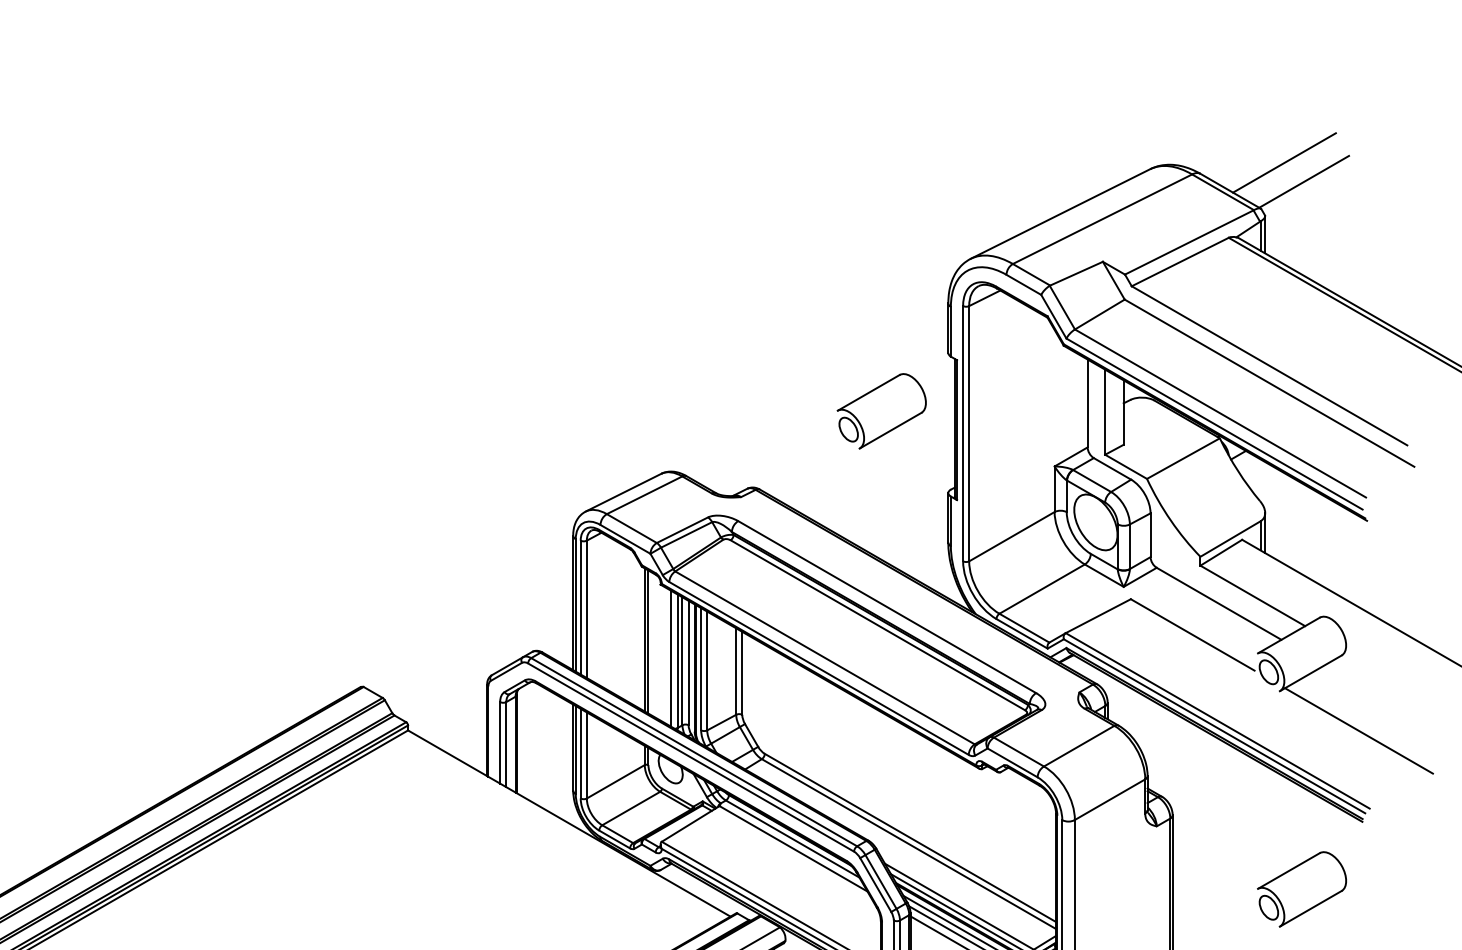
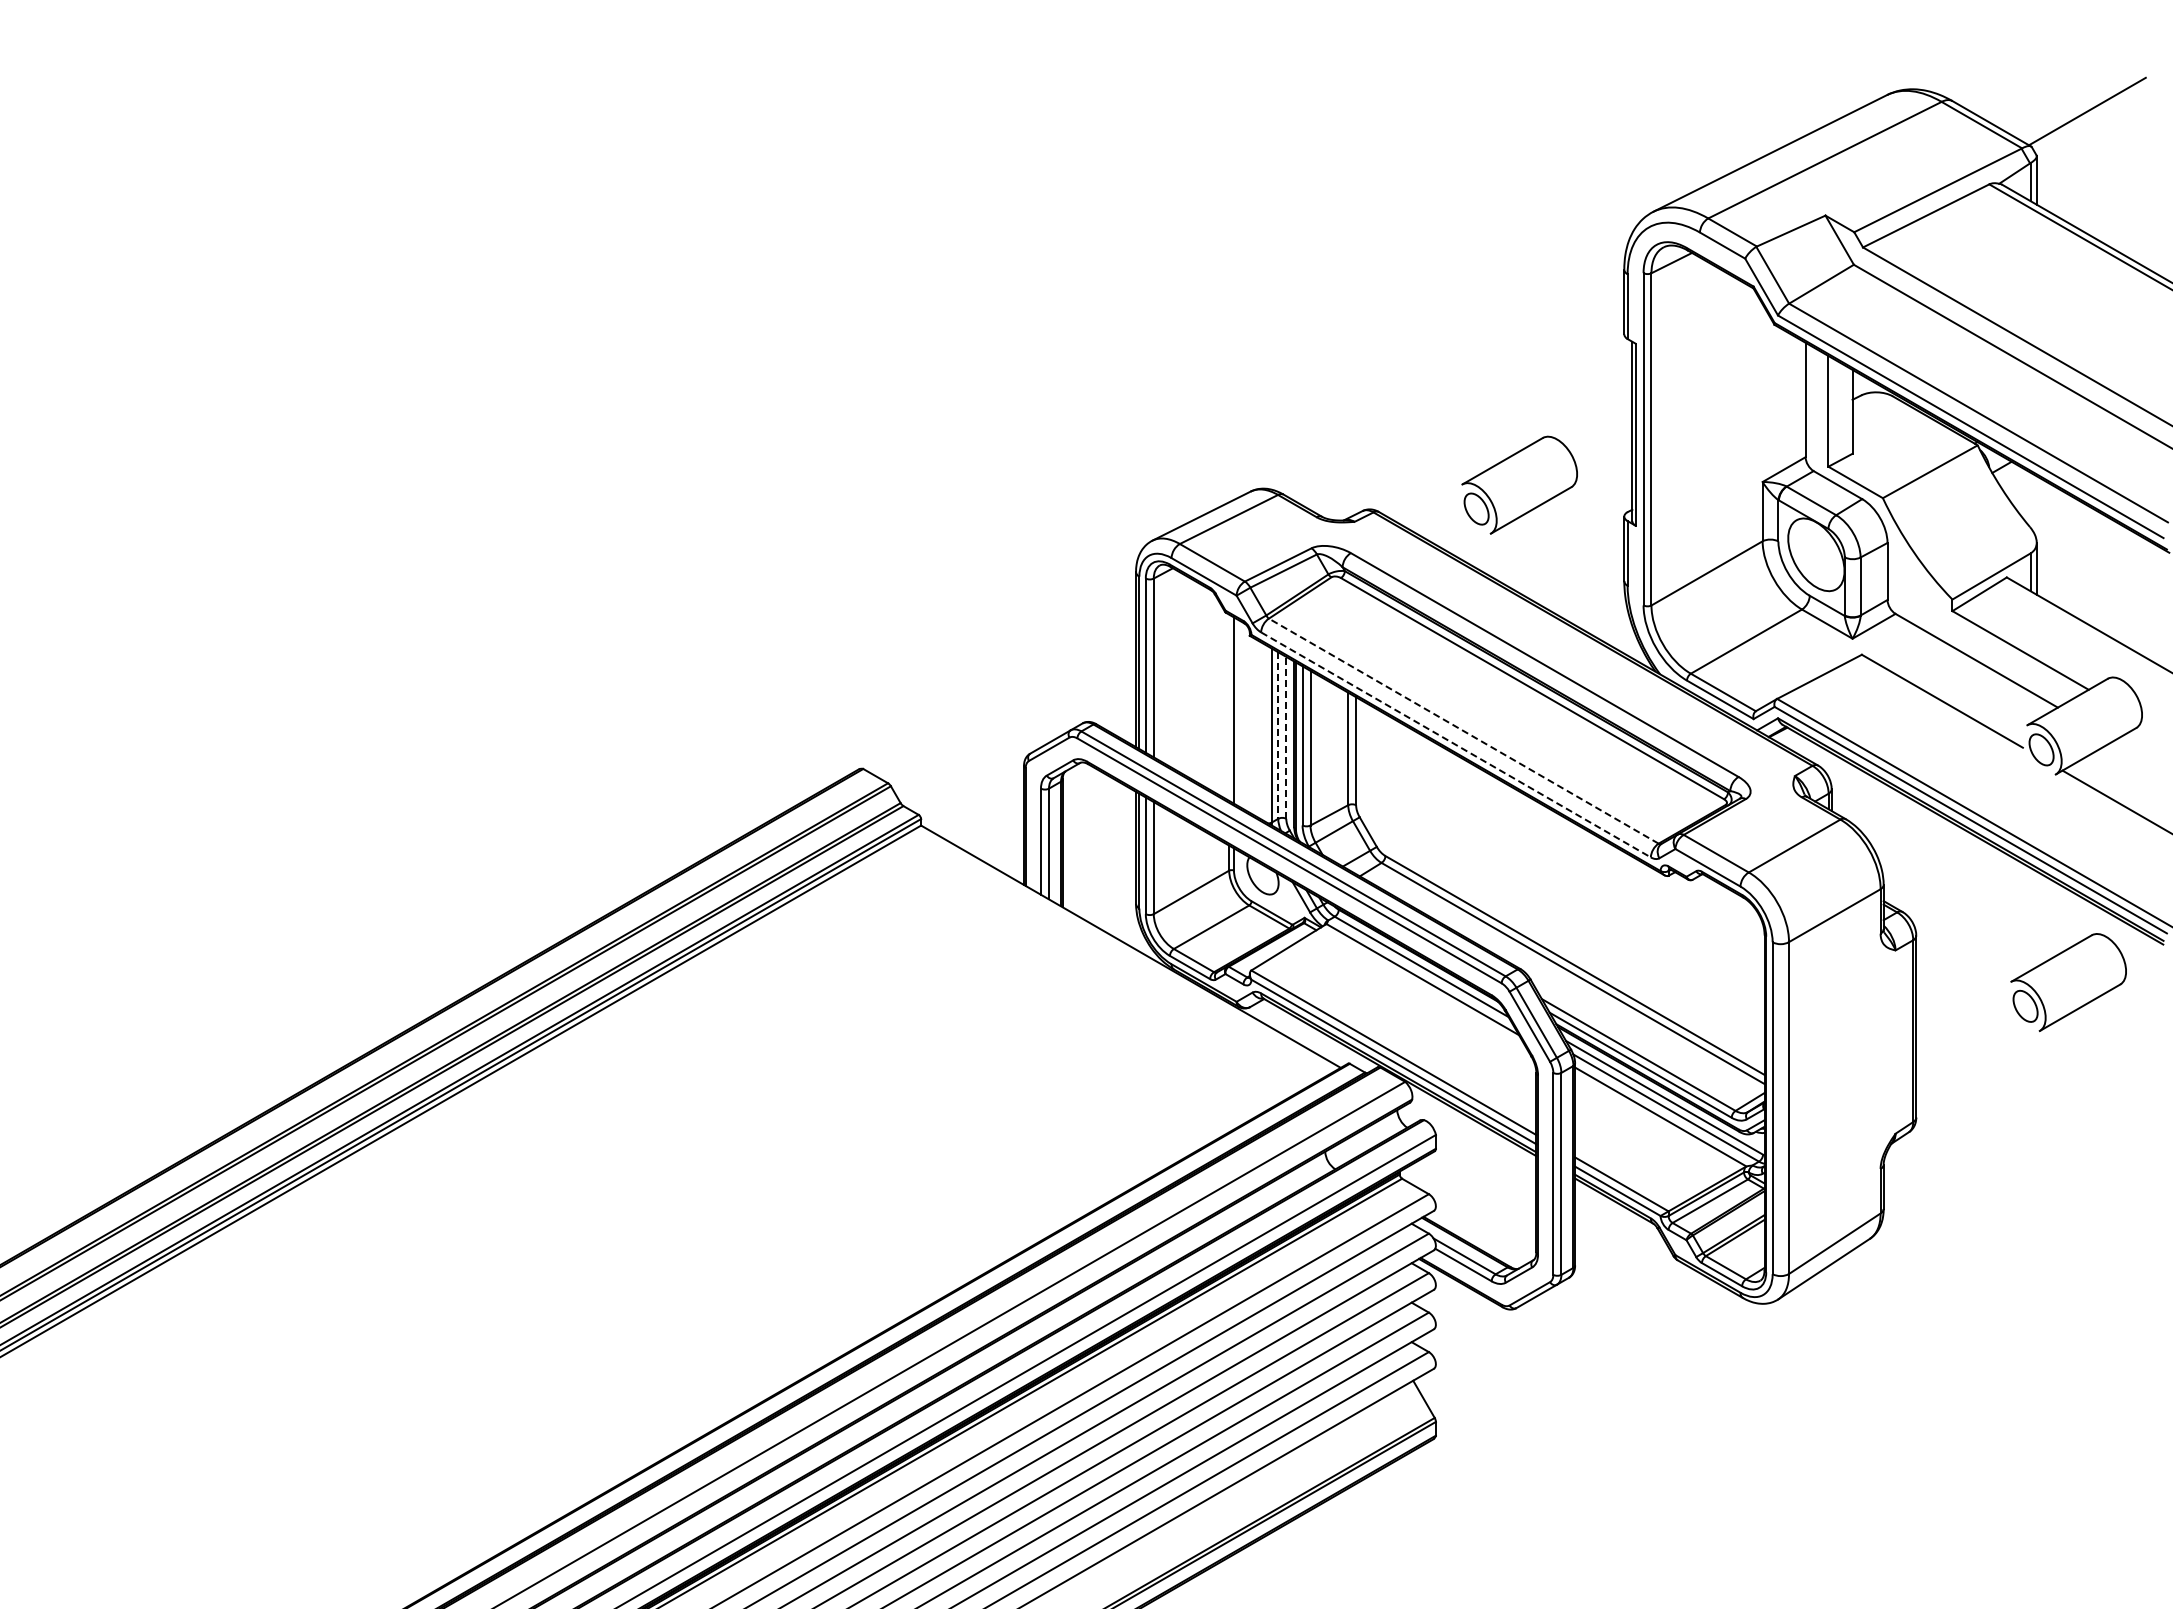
line: (1284, 162) -> (2061, 86), removed
part: (881, 410) -> (1519, 484), moved
line: (645, 639) -> (1229, 707), removed
line: (824, 657) -> (1463, 730), solid -> dashed
line: (671, 658) -> (1263, 731), removed
line: (682, 662) -> (1278, 736), solid -> dashed
line: (688, 662) -> (1286, 737), solid -> dashed
line: (819, 668) -> (1456, 745), solid -> dashed
part: (1301, 889) -> (2068, 982), moved

